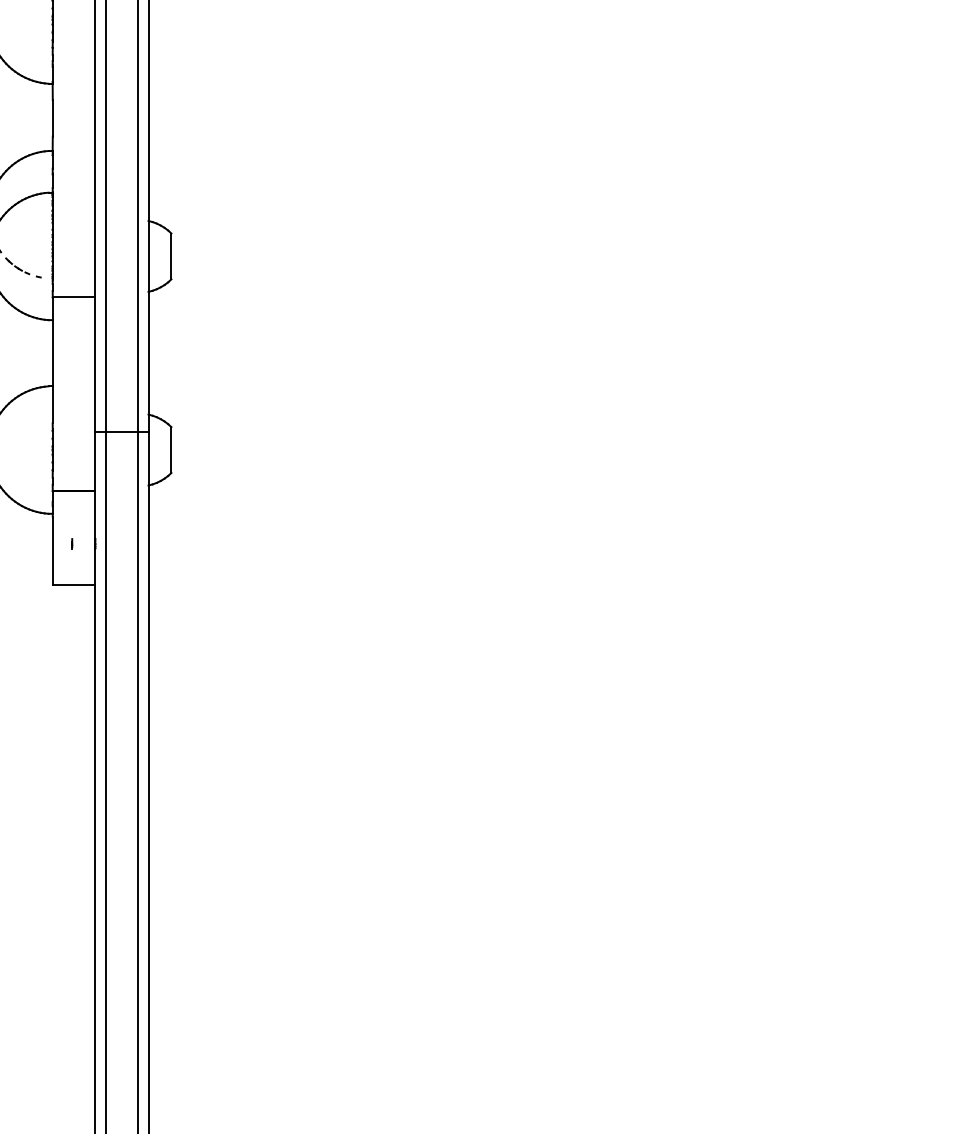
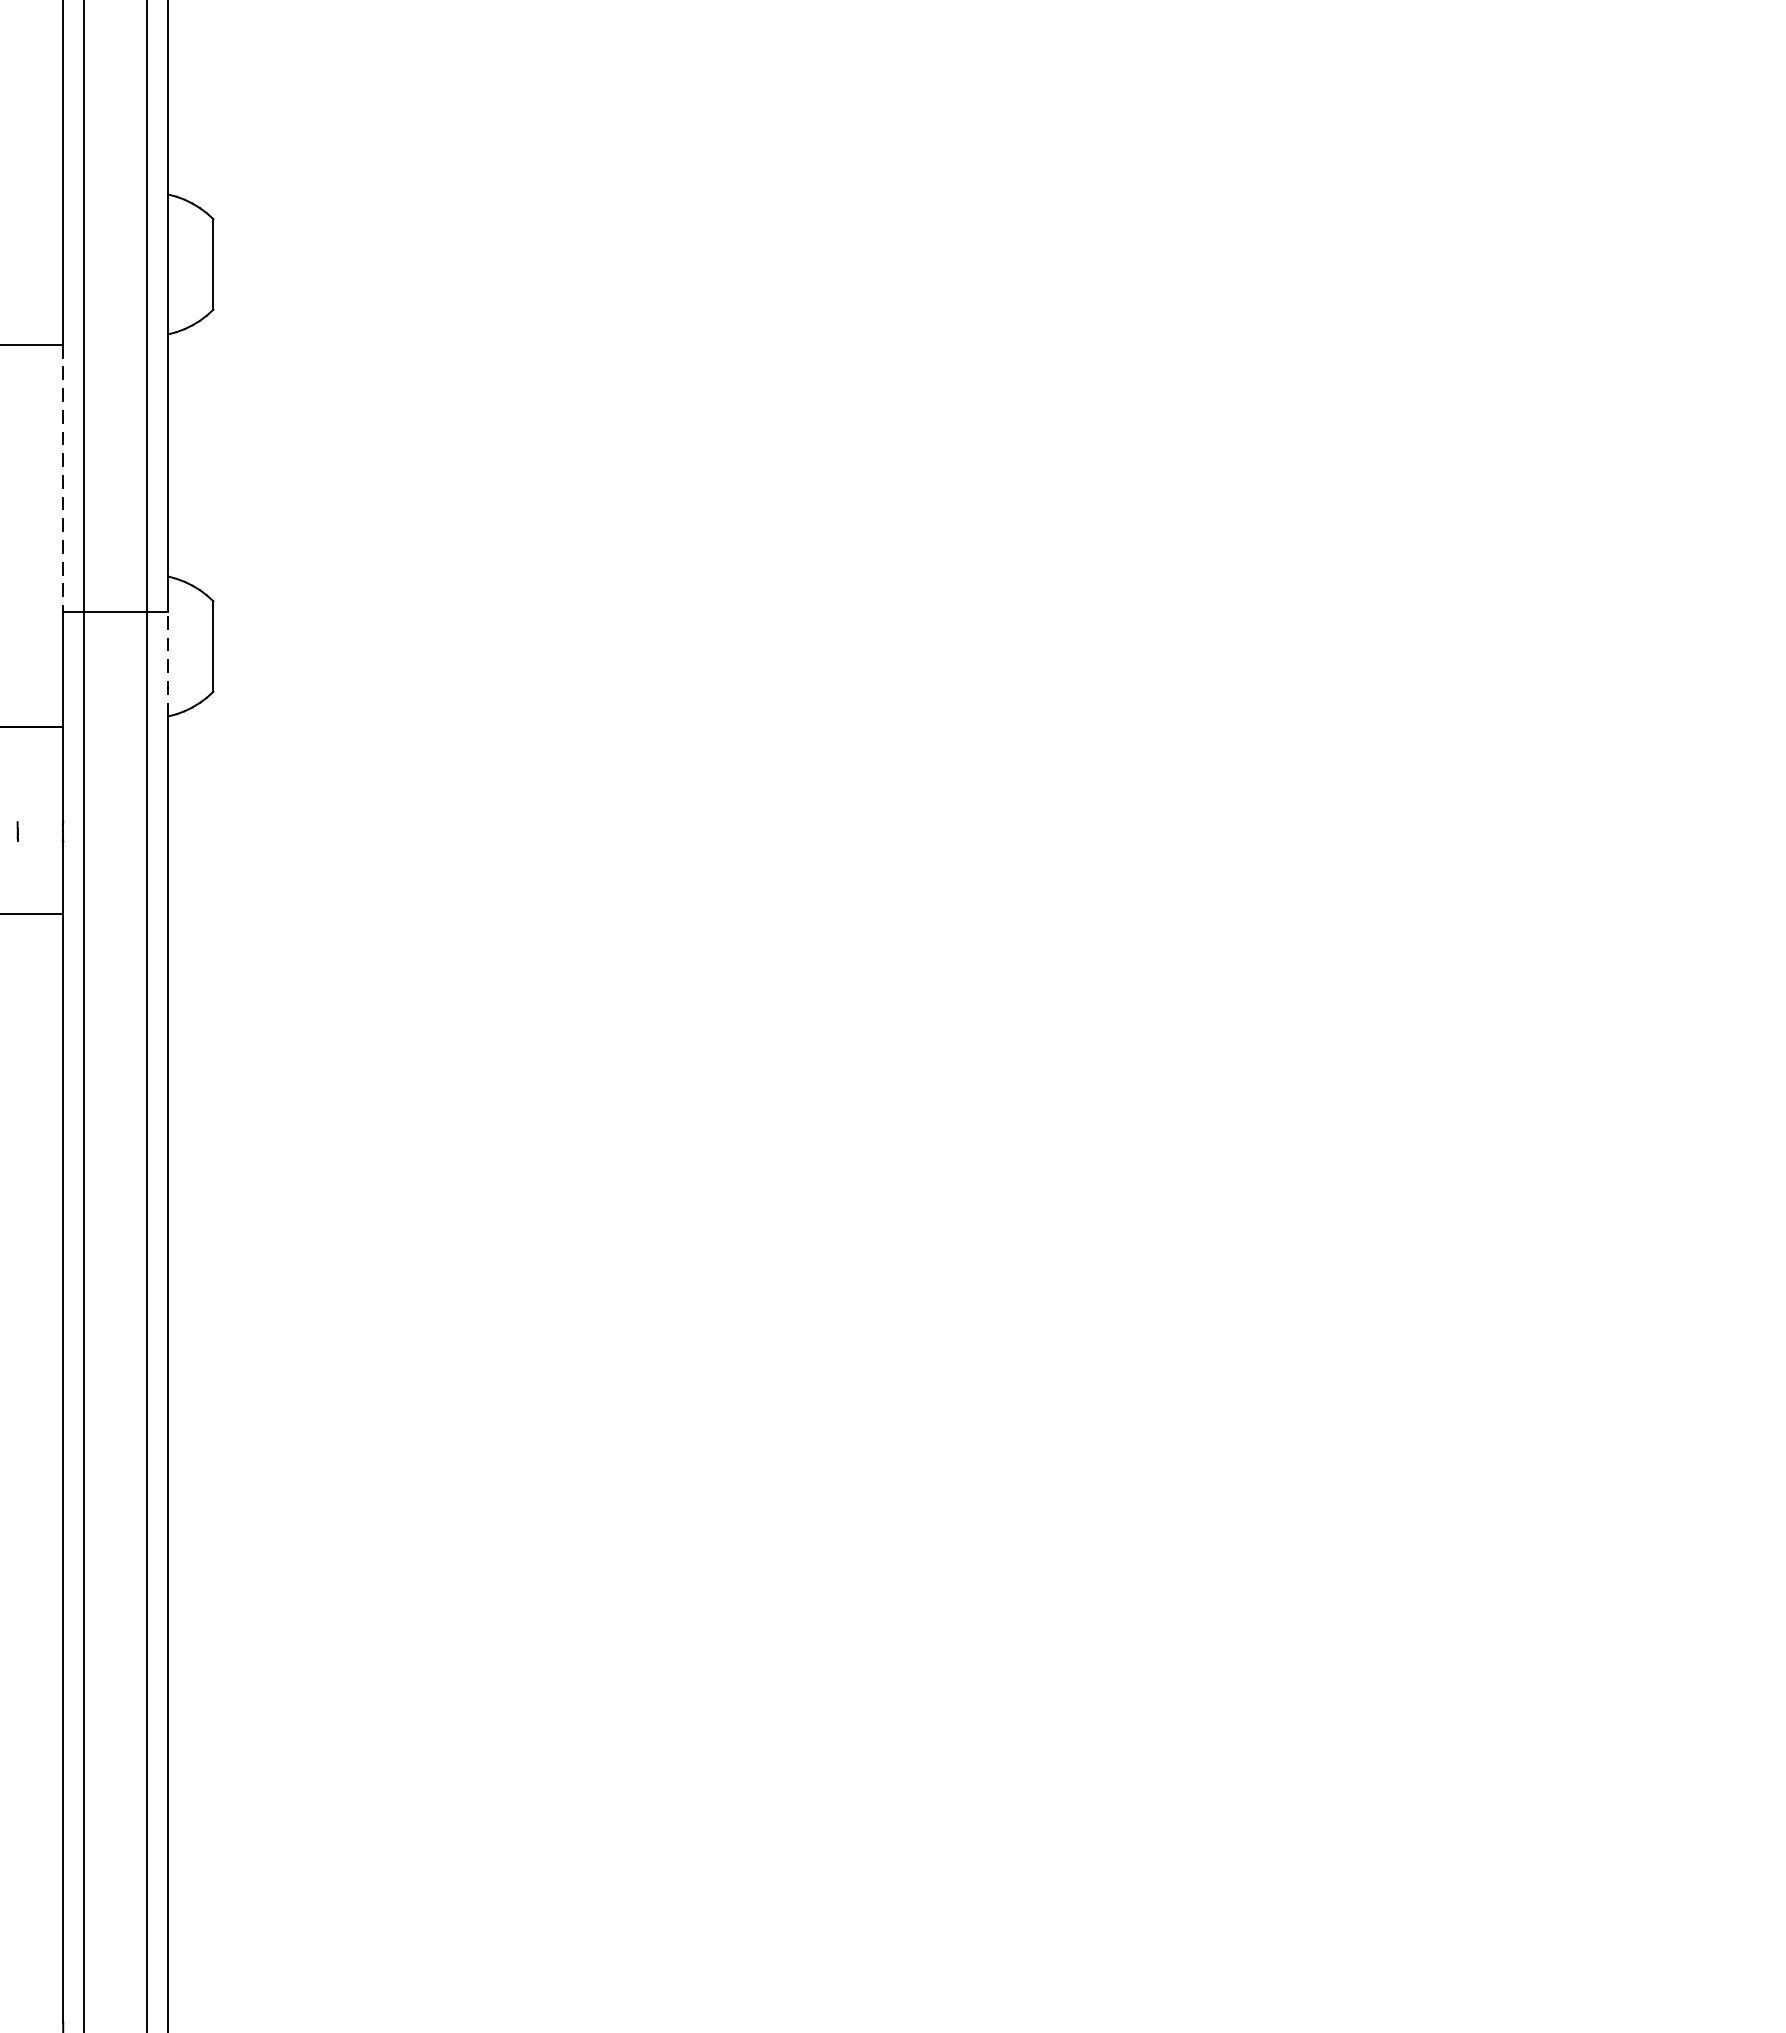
line: (95, 364) -> (63, 477), solid -> dashed
line: (148, 458) -> (168, 663), solid -> dashed

